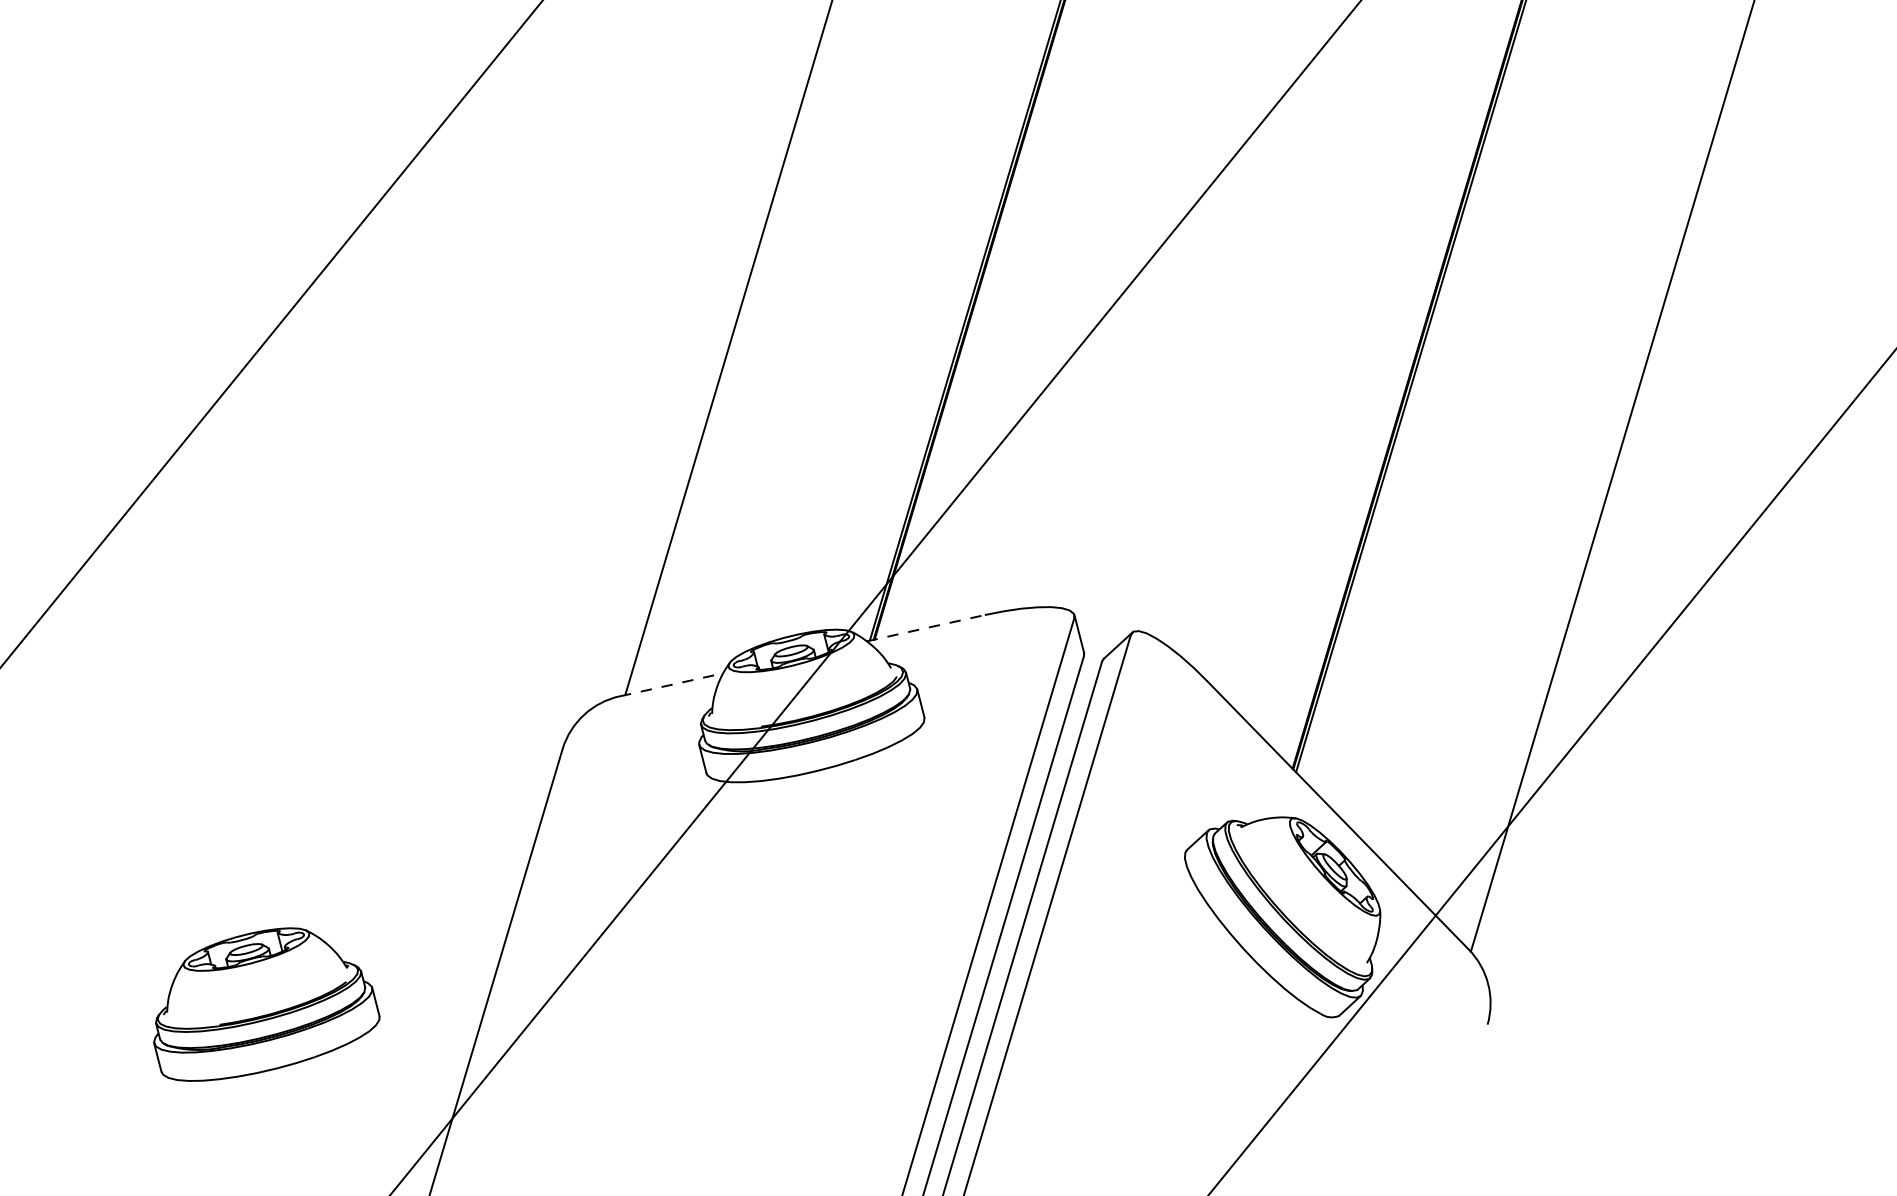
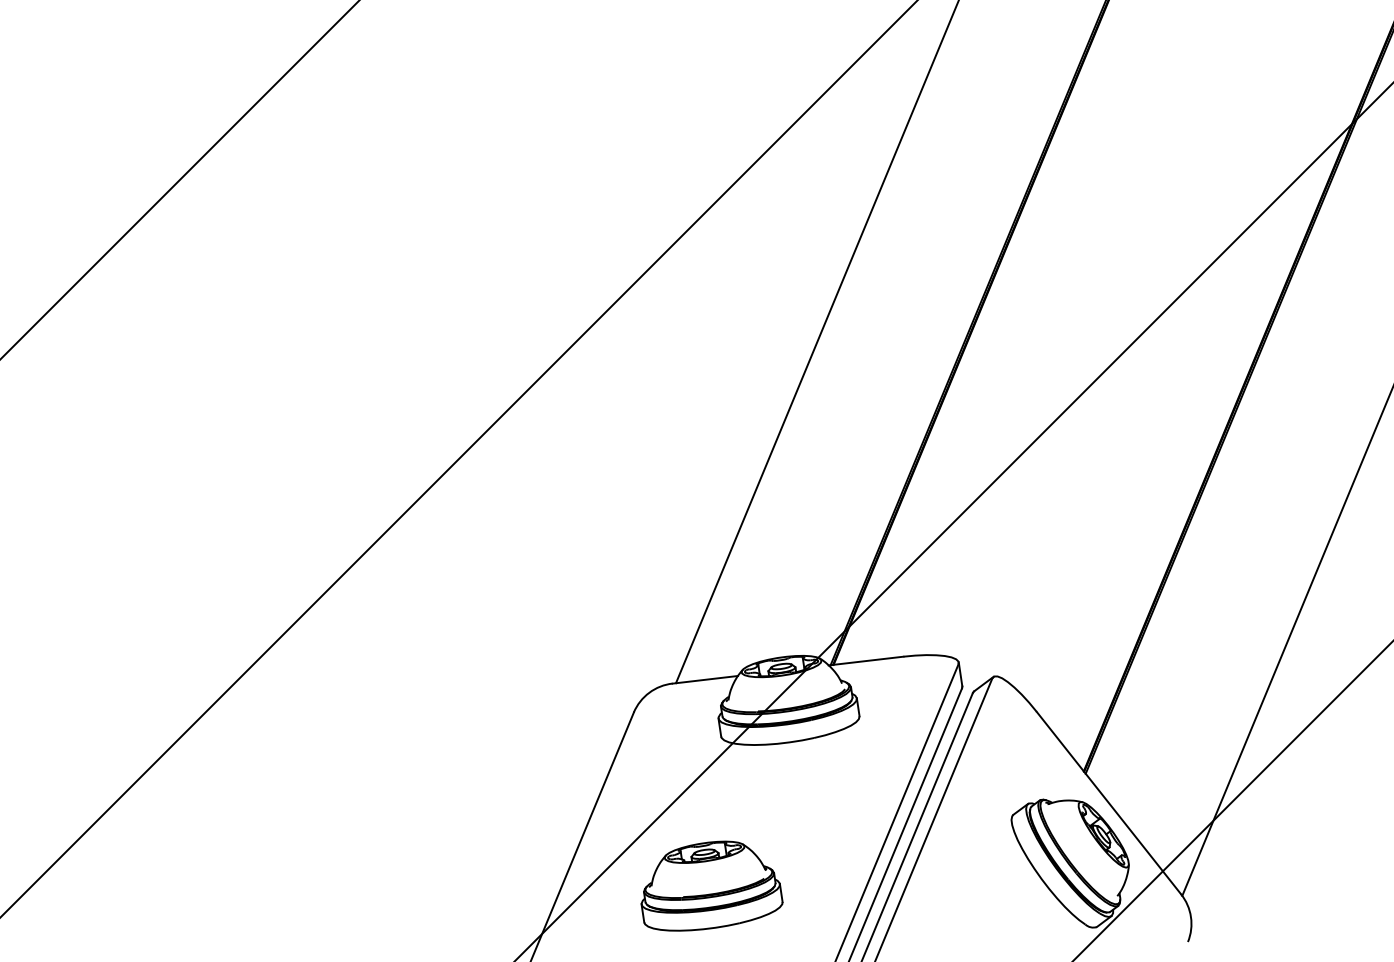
line: (926, 628) -> (866, 661), dashed -> solid
line: (671, 684) -> (705, 679), dashed -> solid
part: (262, 1001) -> (711, 885), moved

